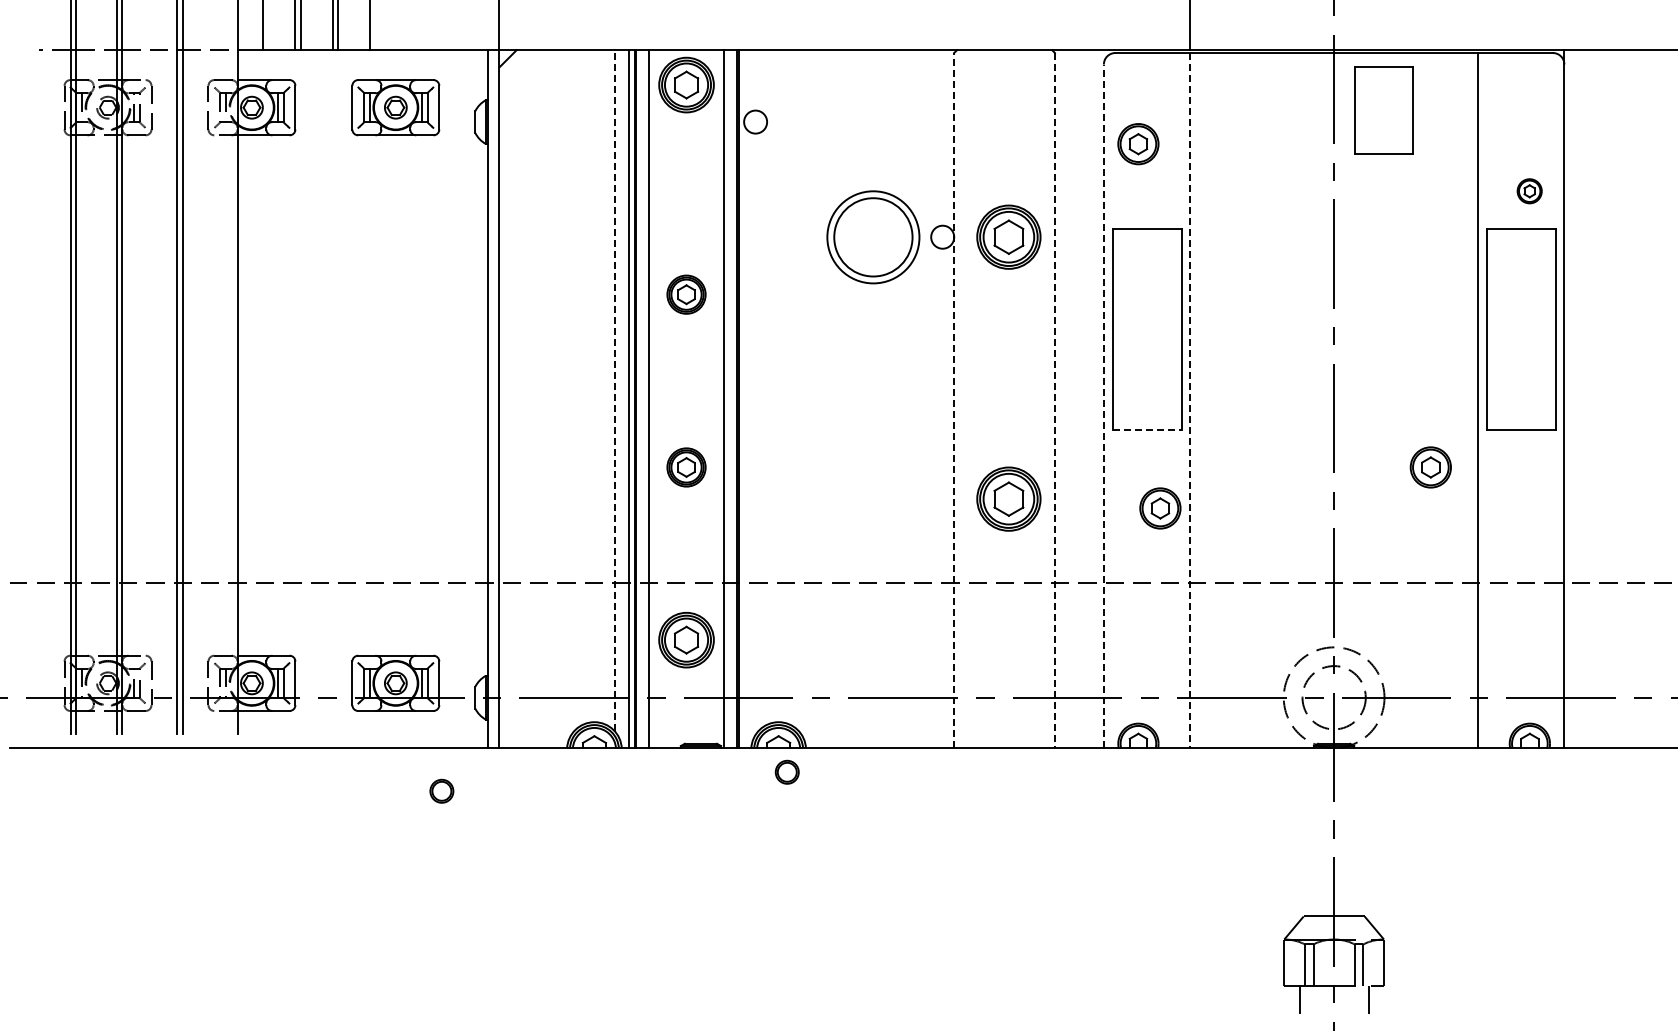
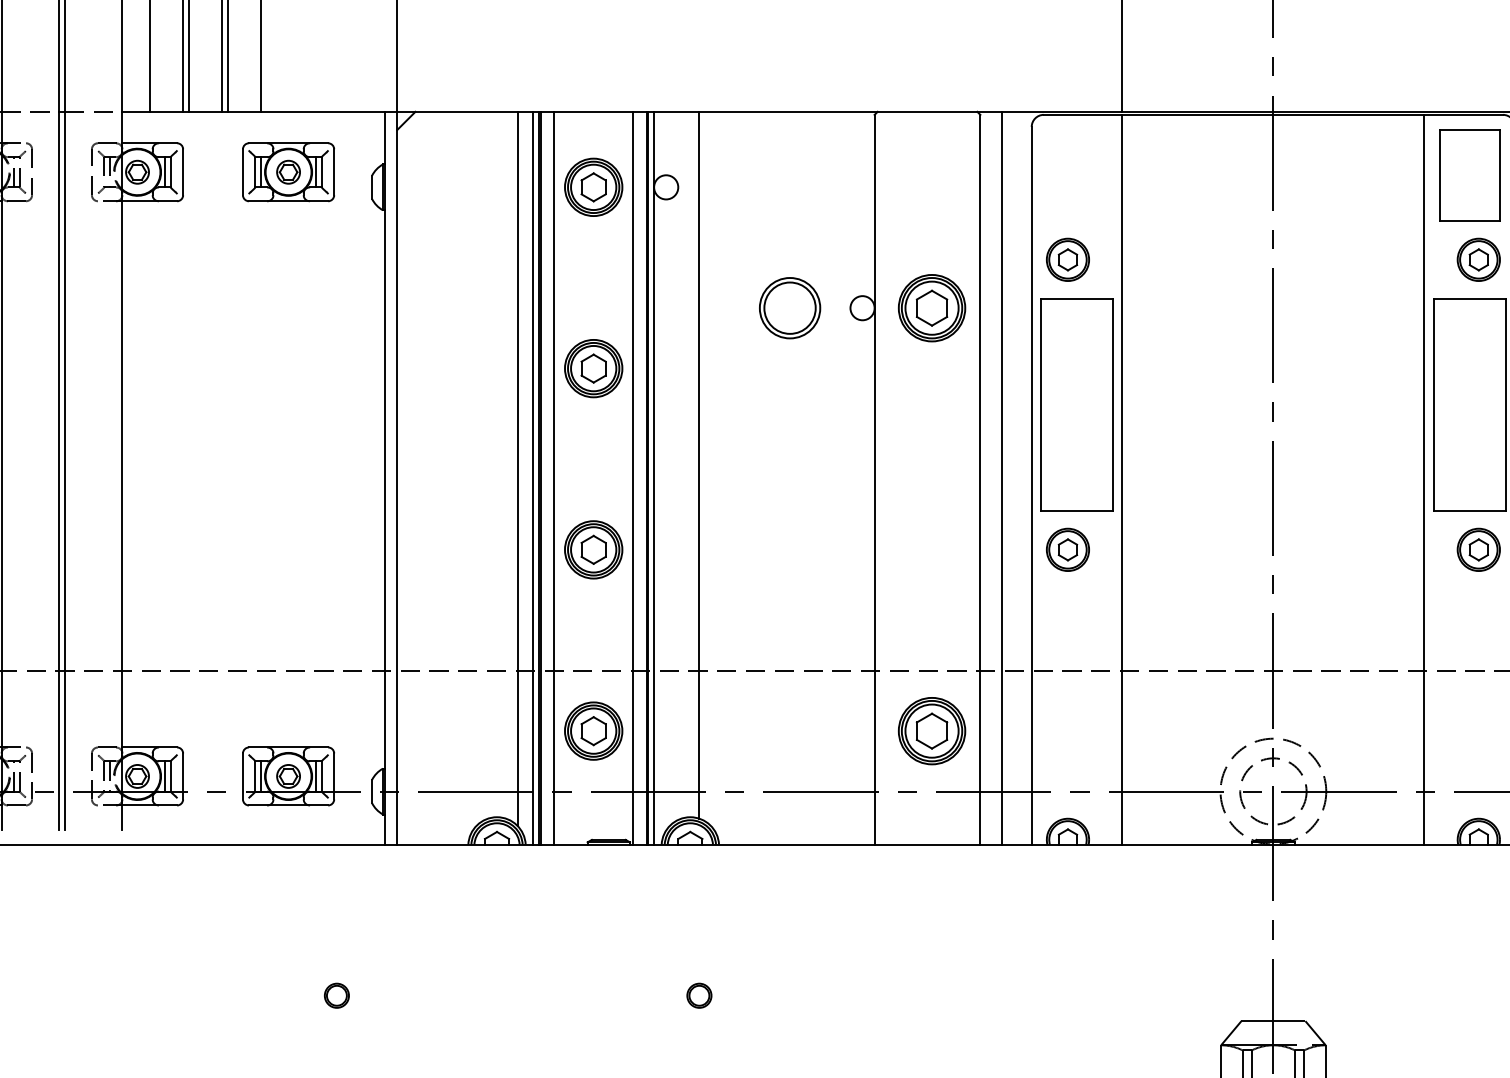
part: (686, 84) -> (593, 186), moved
part: (1383, 110) -> (1469, 175), moved
part: (1138, 144) -> (1068, 260), moved
part: (1529, 191) -> (1478, 260), size x1.67
part: (873, 236) -> (789, 307), size x0.62
part: (686, 294) -> (593, 368), size x1.43
line: (787, 386) -> (699, 464), added
line: (614, 390) -> (518, 469), dashed -> solid
line: (744, 399) -> (654, 478), added
line: (1075, 399) -> (1001, 478), added
line: (954, 400) -> (874, 479), dashed -> solid
line: (1054, 400) -> (979, 479), dashed -> solid
line: (1190, 400) -> (1122, 479), dashed -> solid
line: (1103, 406) -> (1031, 485), dashed -> solid
line: (1147, 430) -> (1077, 511), dashed -> solid
part: (686, 467) -> (593, 549), size x1.43
part: (1430, 467) -> (1478, 549), moved
part: (1008, 498) -> (931, 730), moved
part: (1160, 508) -> (1068, 549), moved
part: (786, 771) -> (698, 994), moved
part: (441, 790) -> (336, 994), moved

